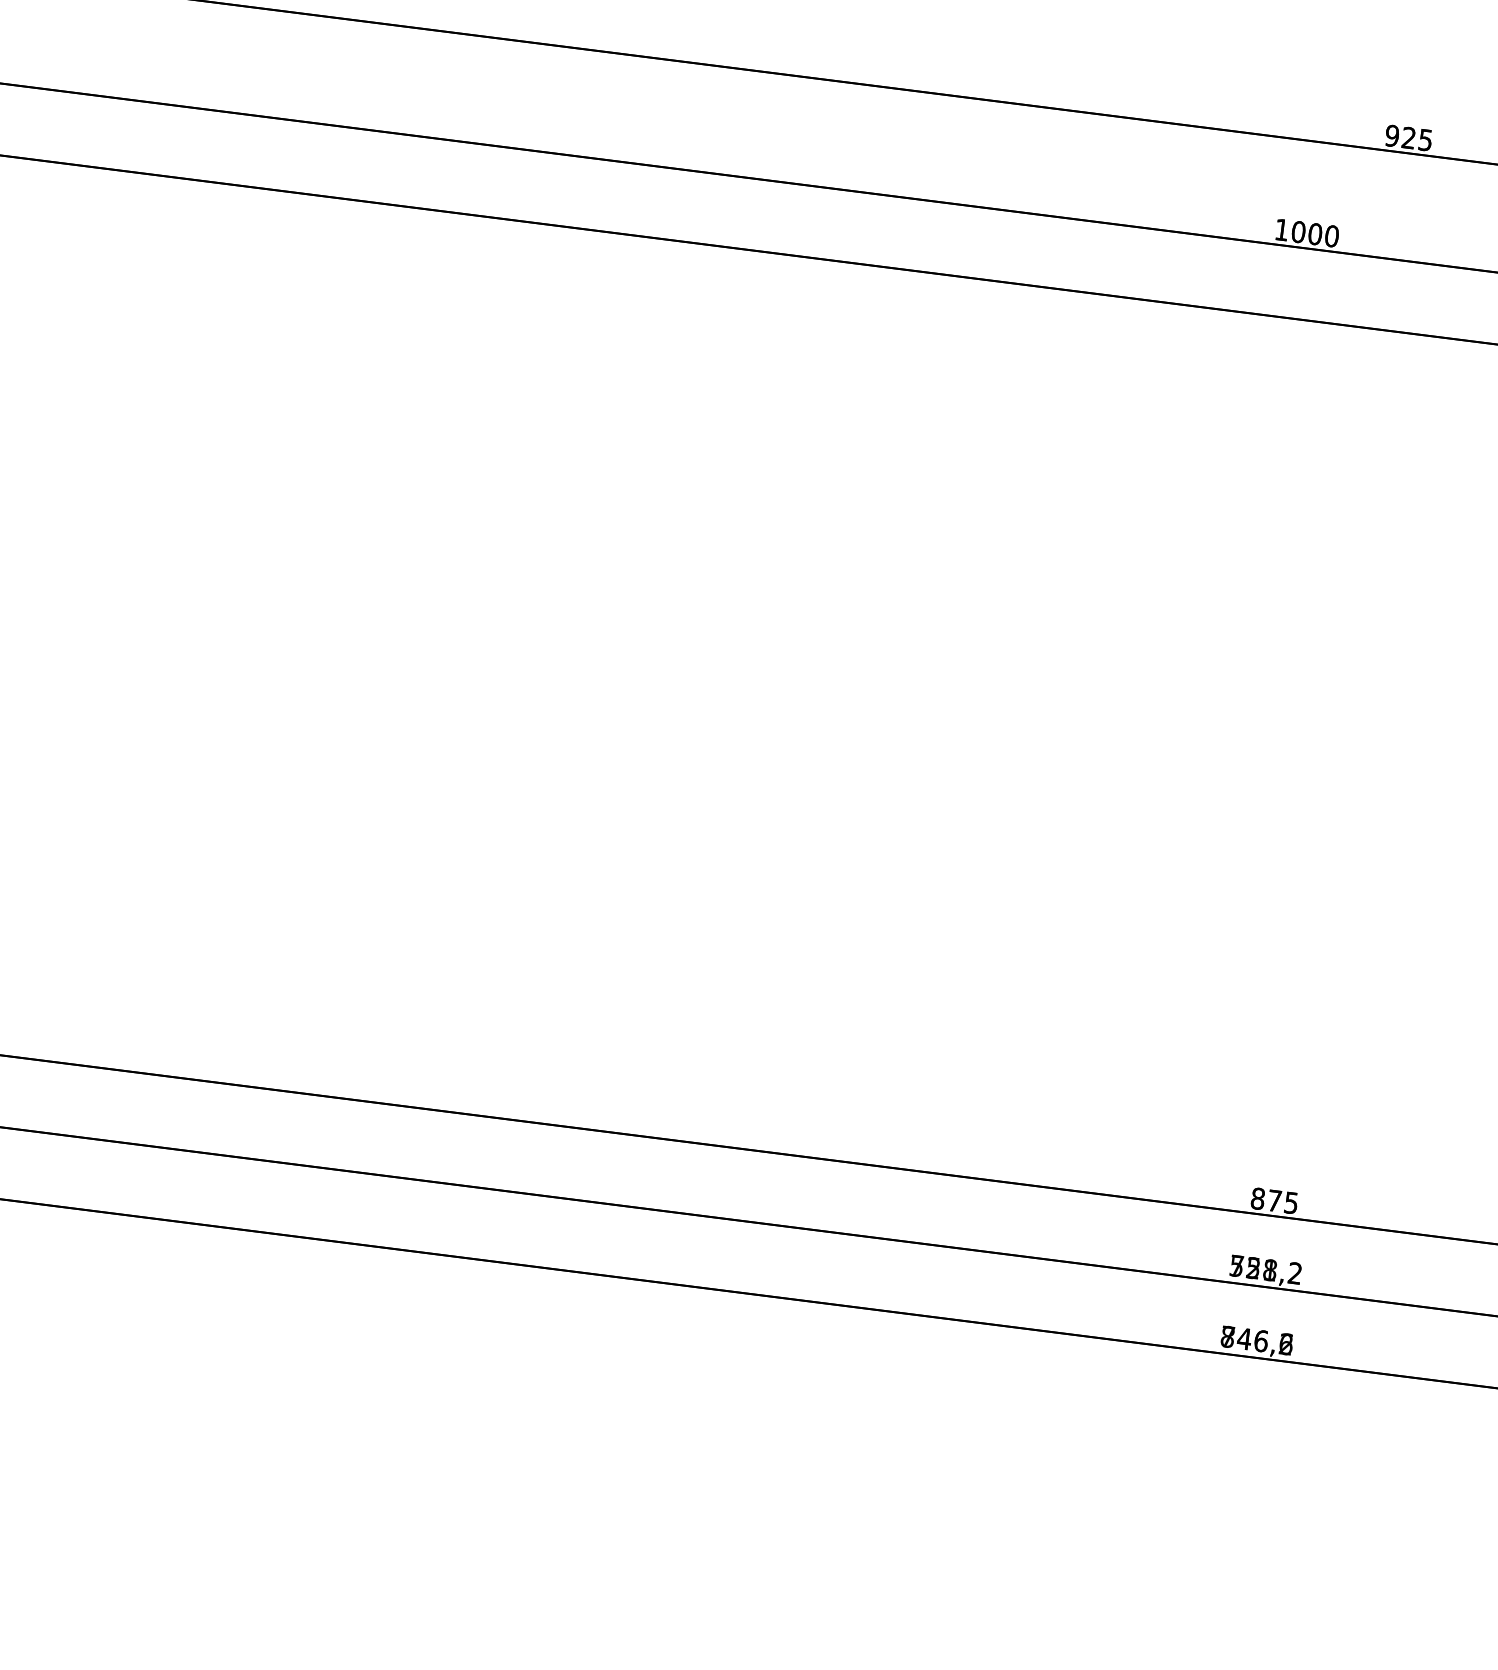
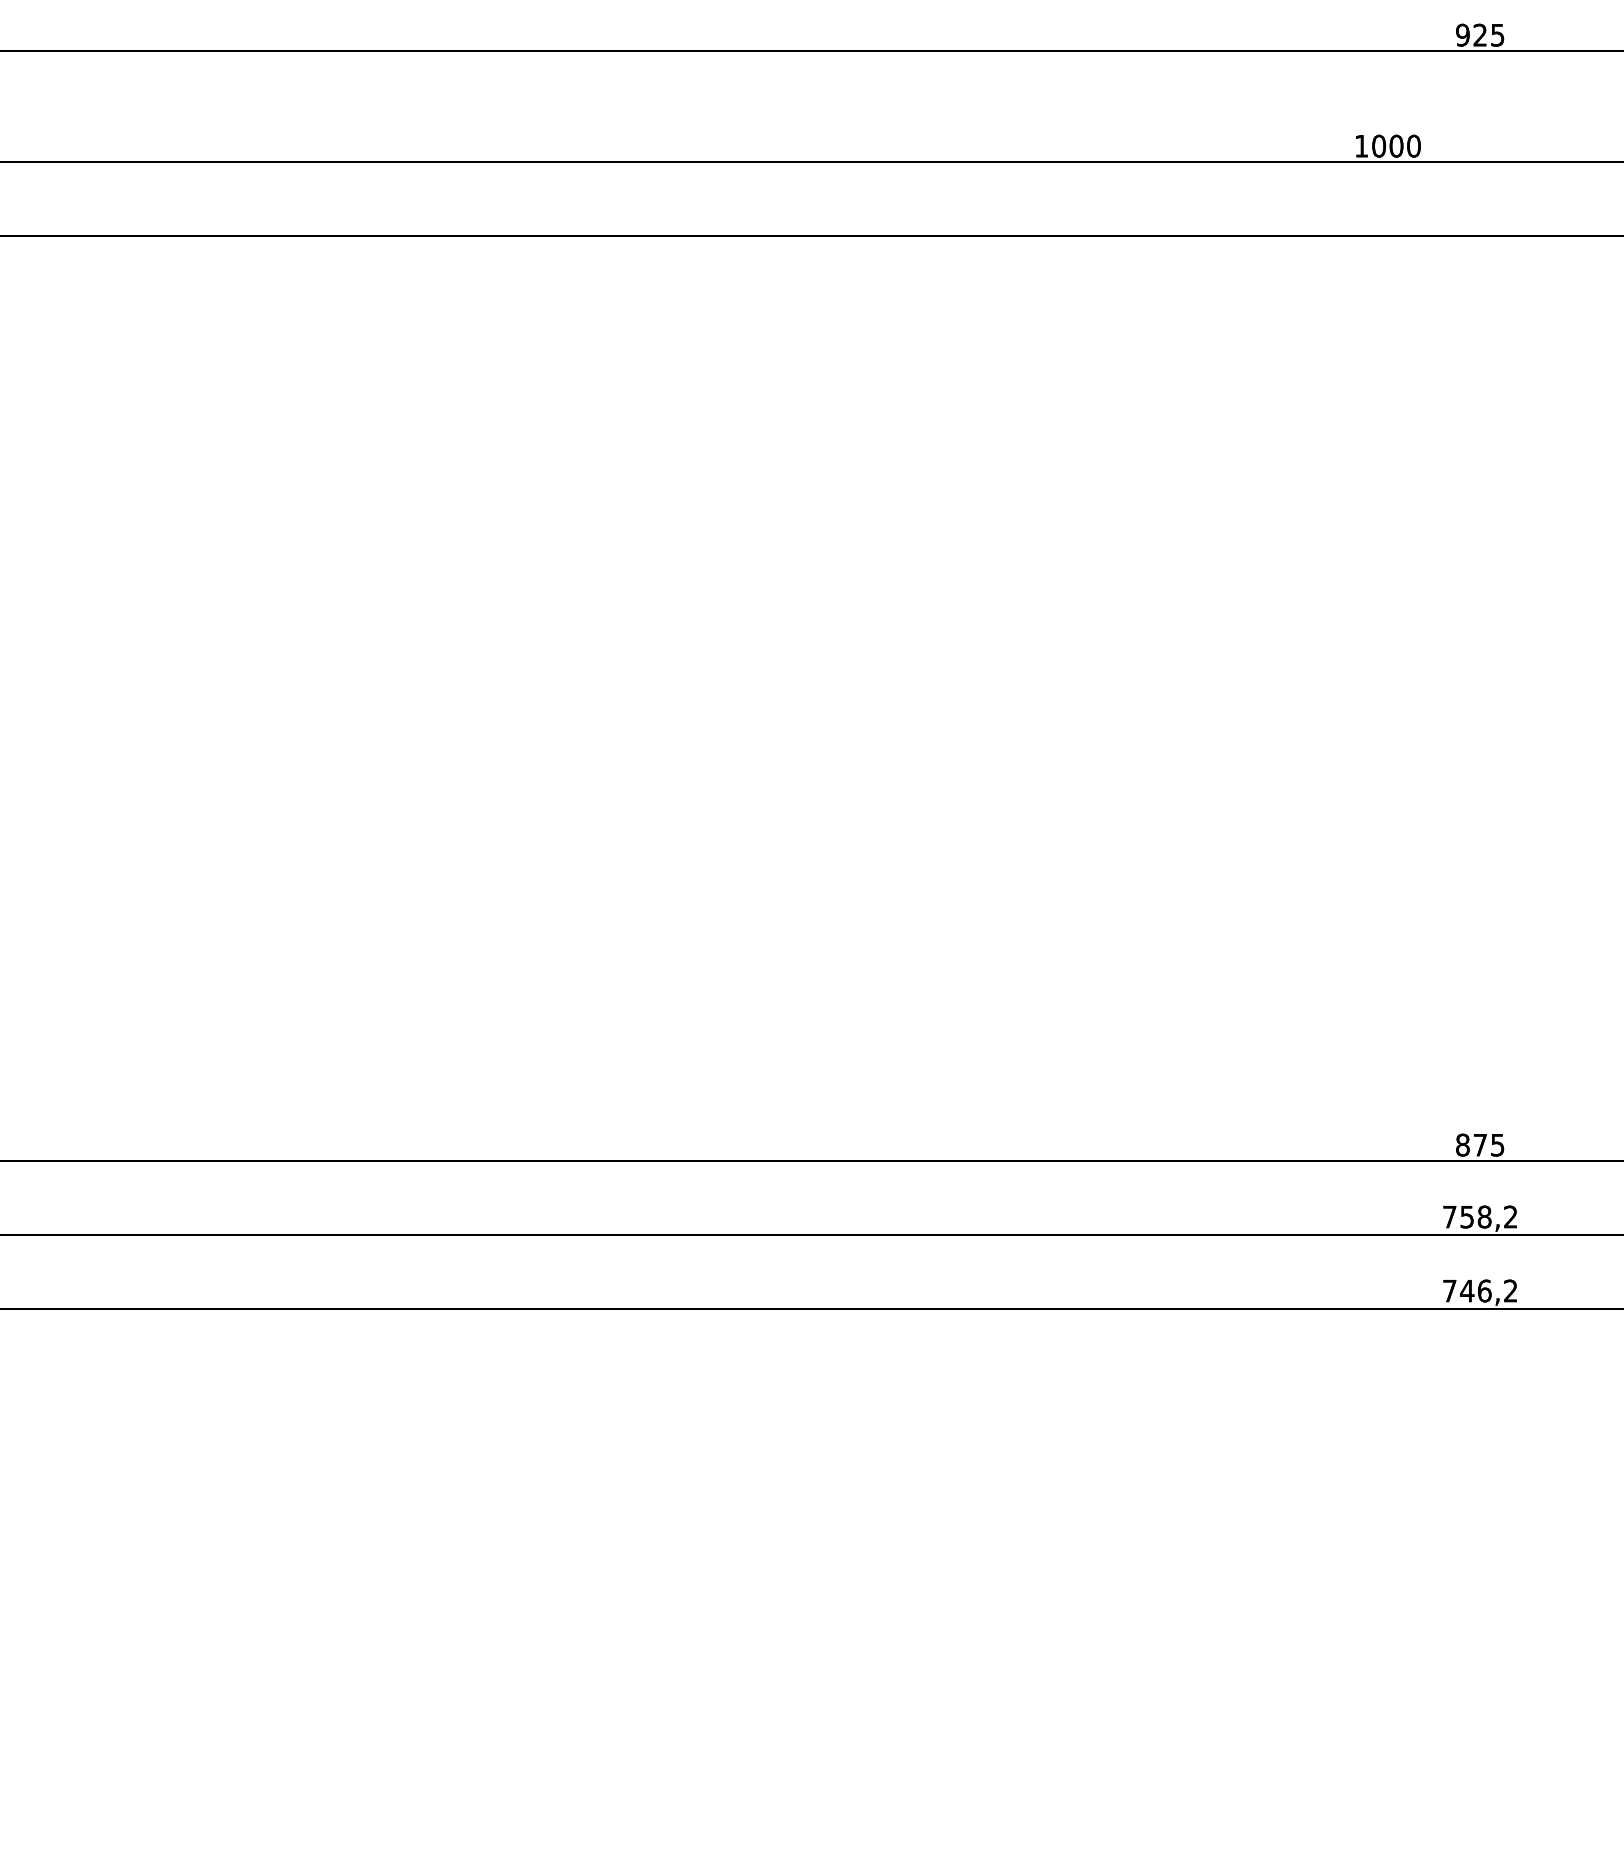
text: (1253, 1267) -> (1467, 1216), 521,2 -> 758,2
text: (1257, 1340) -> (1480, 1290), 846,6 -> 746,2

